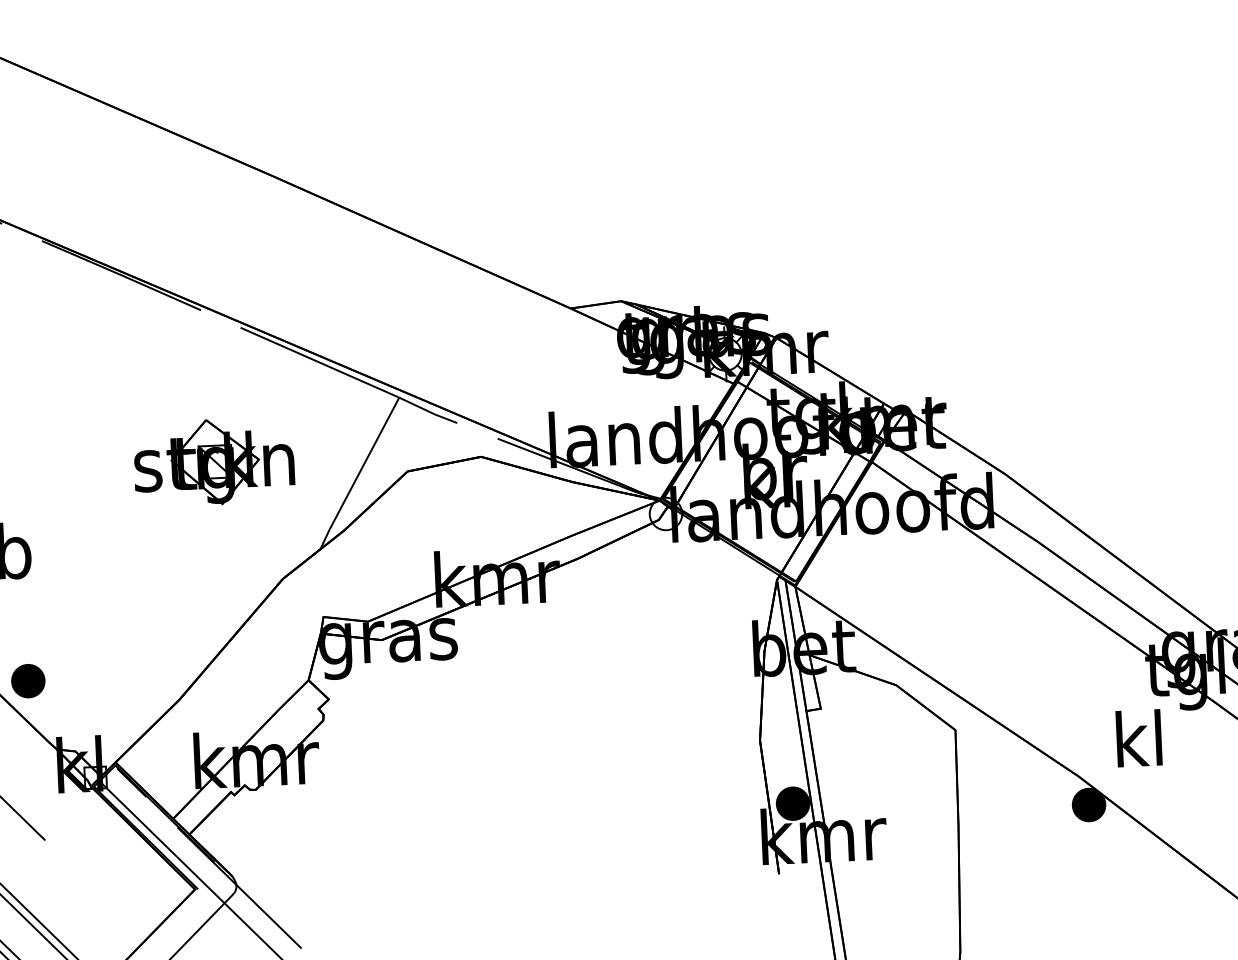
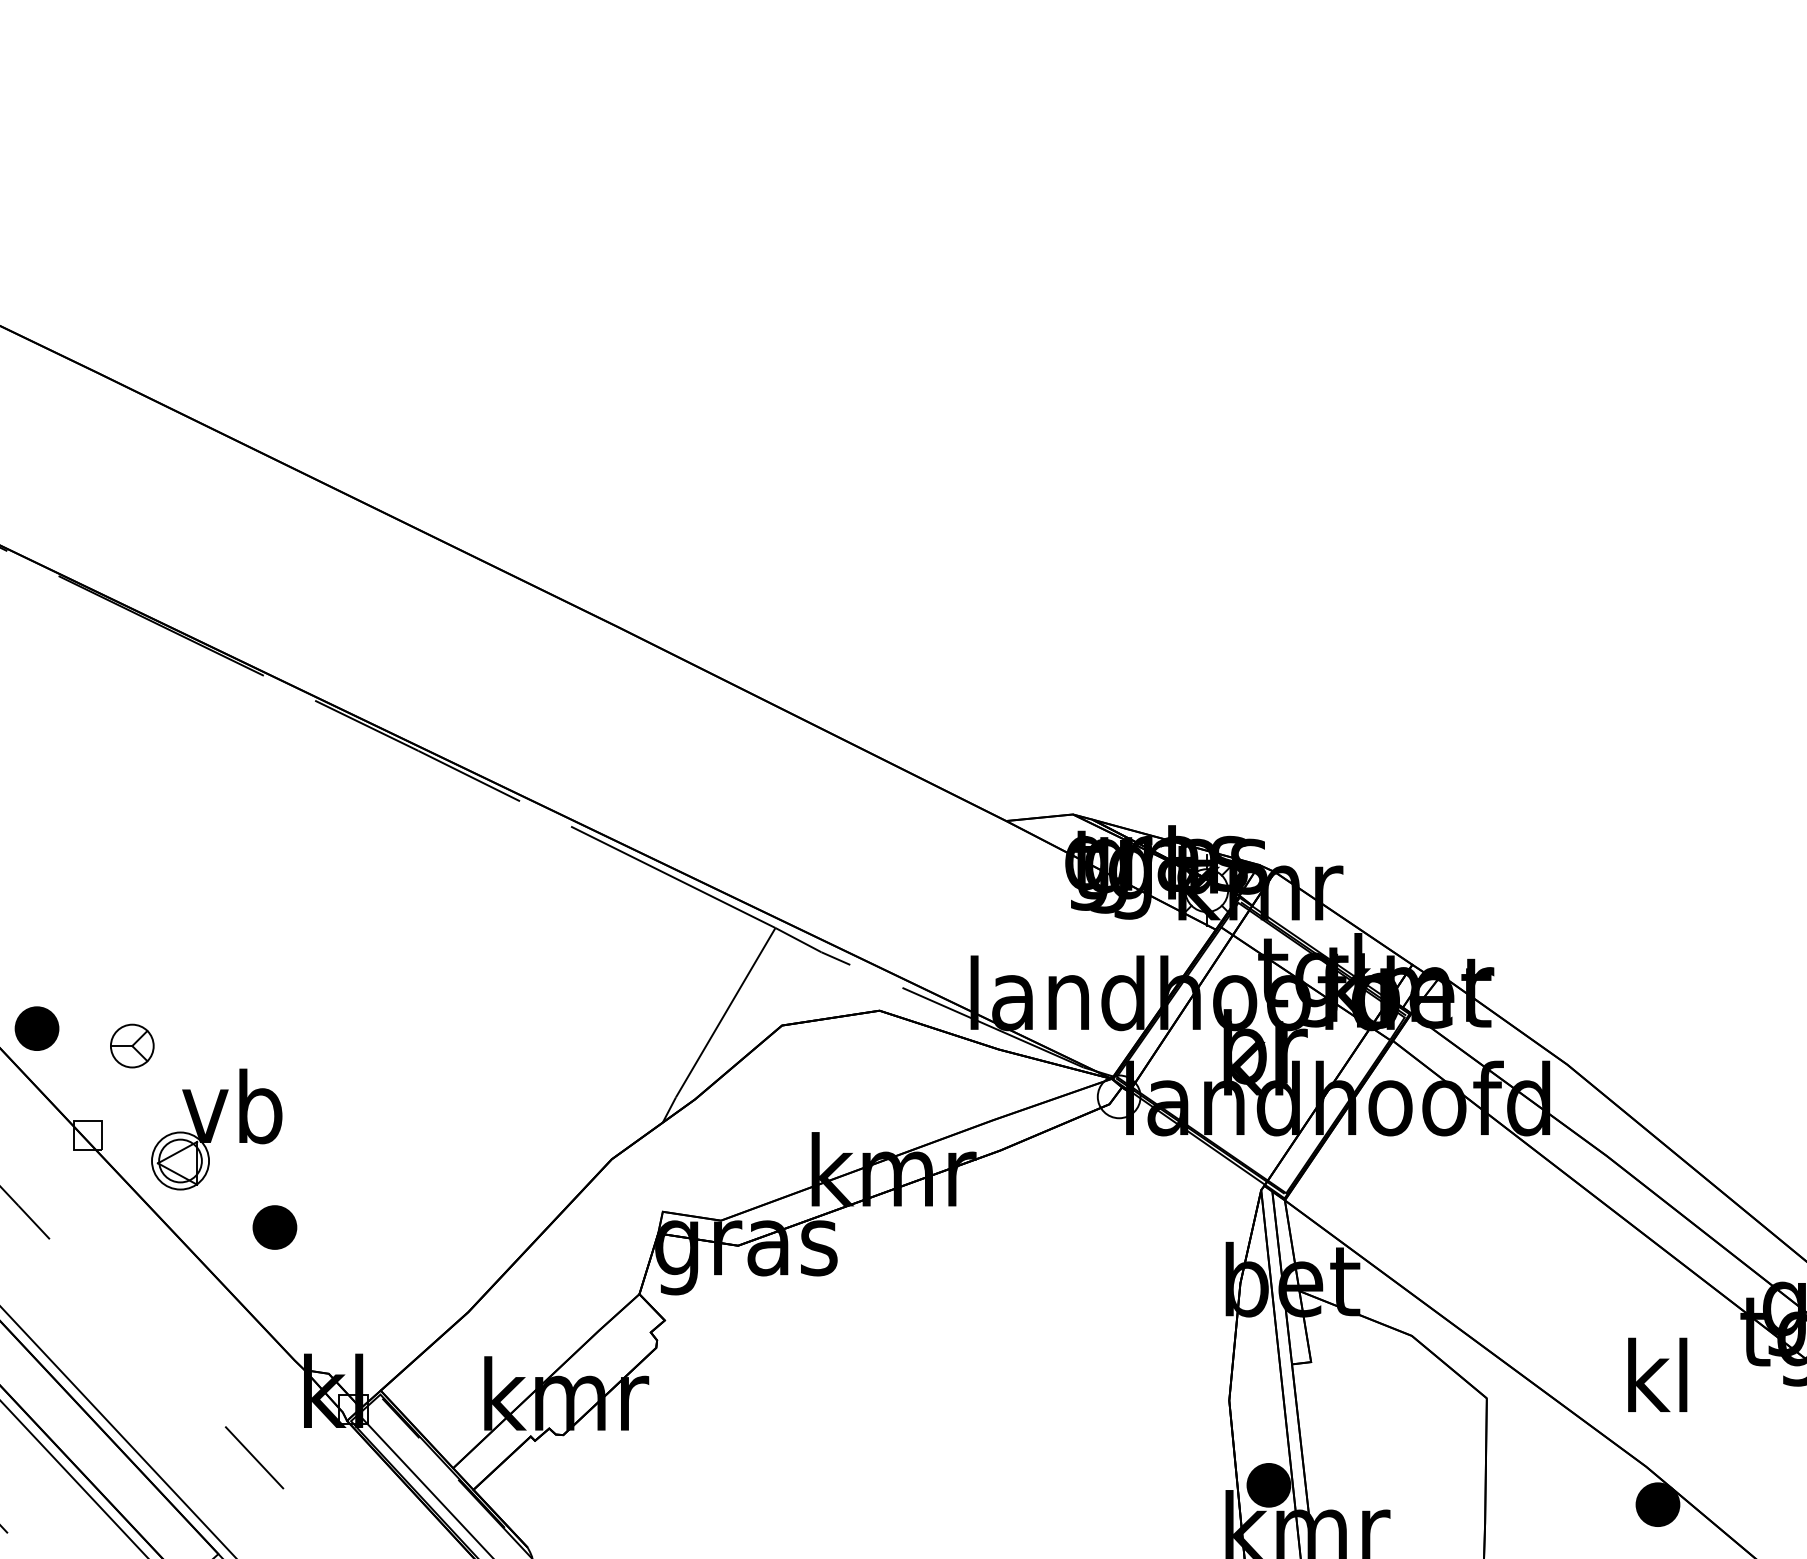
part: (213, 461) -> (527, 1001), removed
part: (28, 681) -> (274, 1227), moved
text: (1138, 737) -> (1657, 1374), moved

